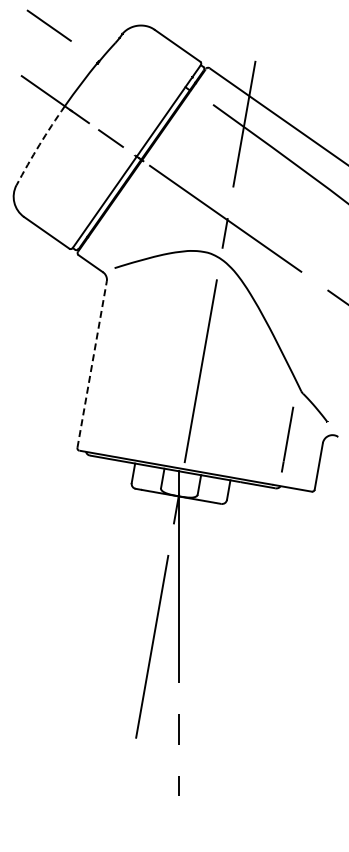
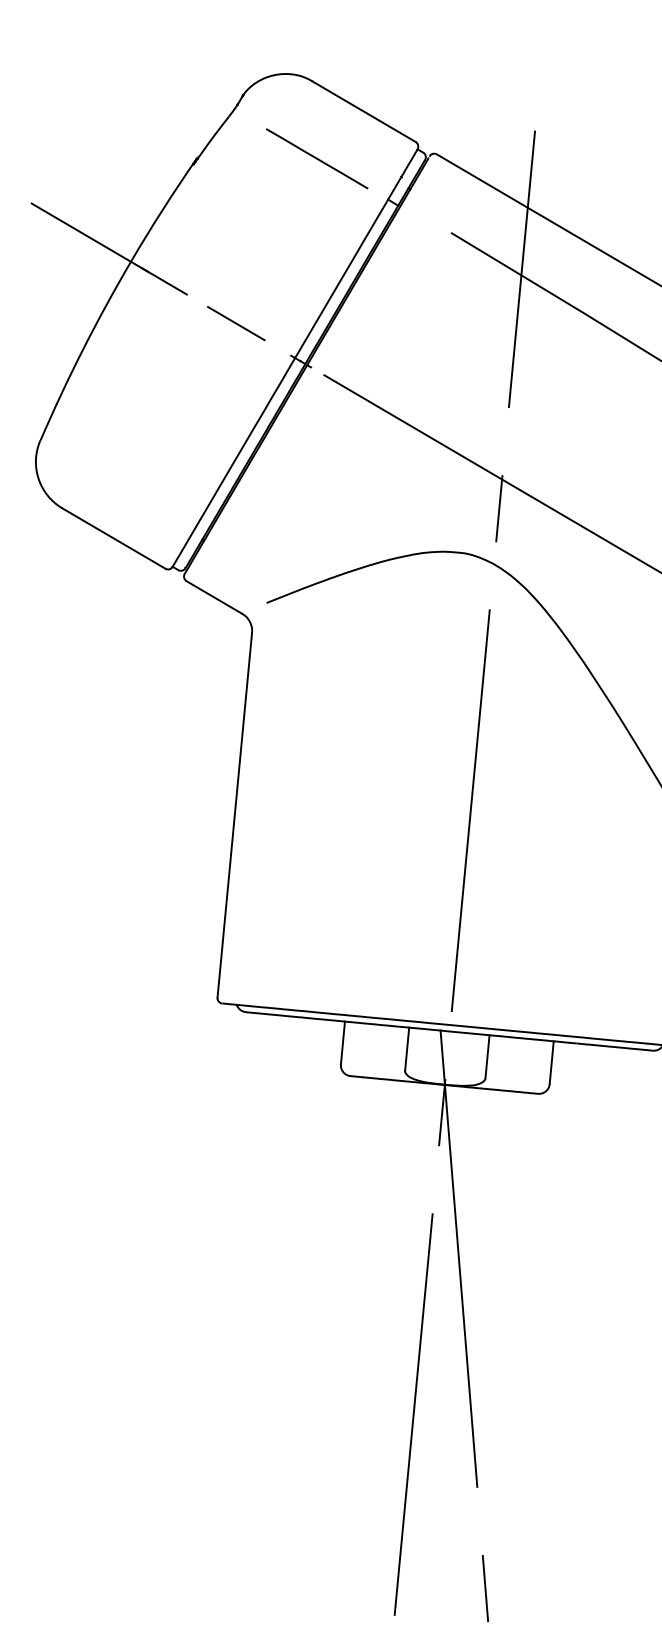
line: (48, 25) -> (315, 158), moved
arc: (39, 144) -> (82, 348), dashed -> solid
line: (92, 364) -> (235, 814), dashed -> solid

